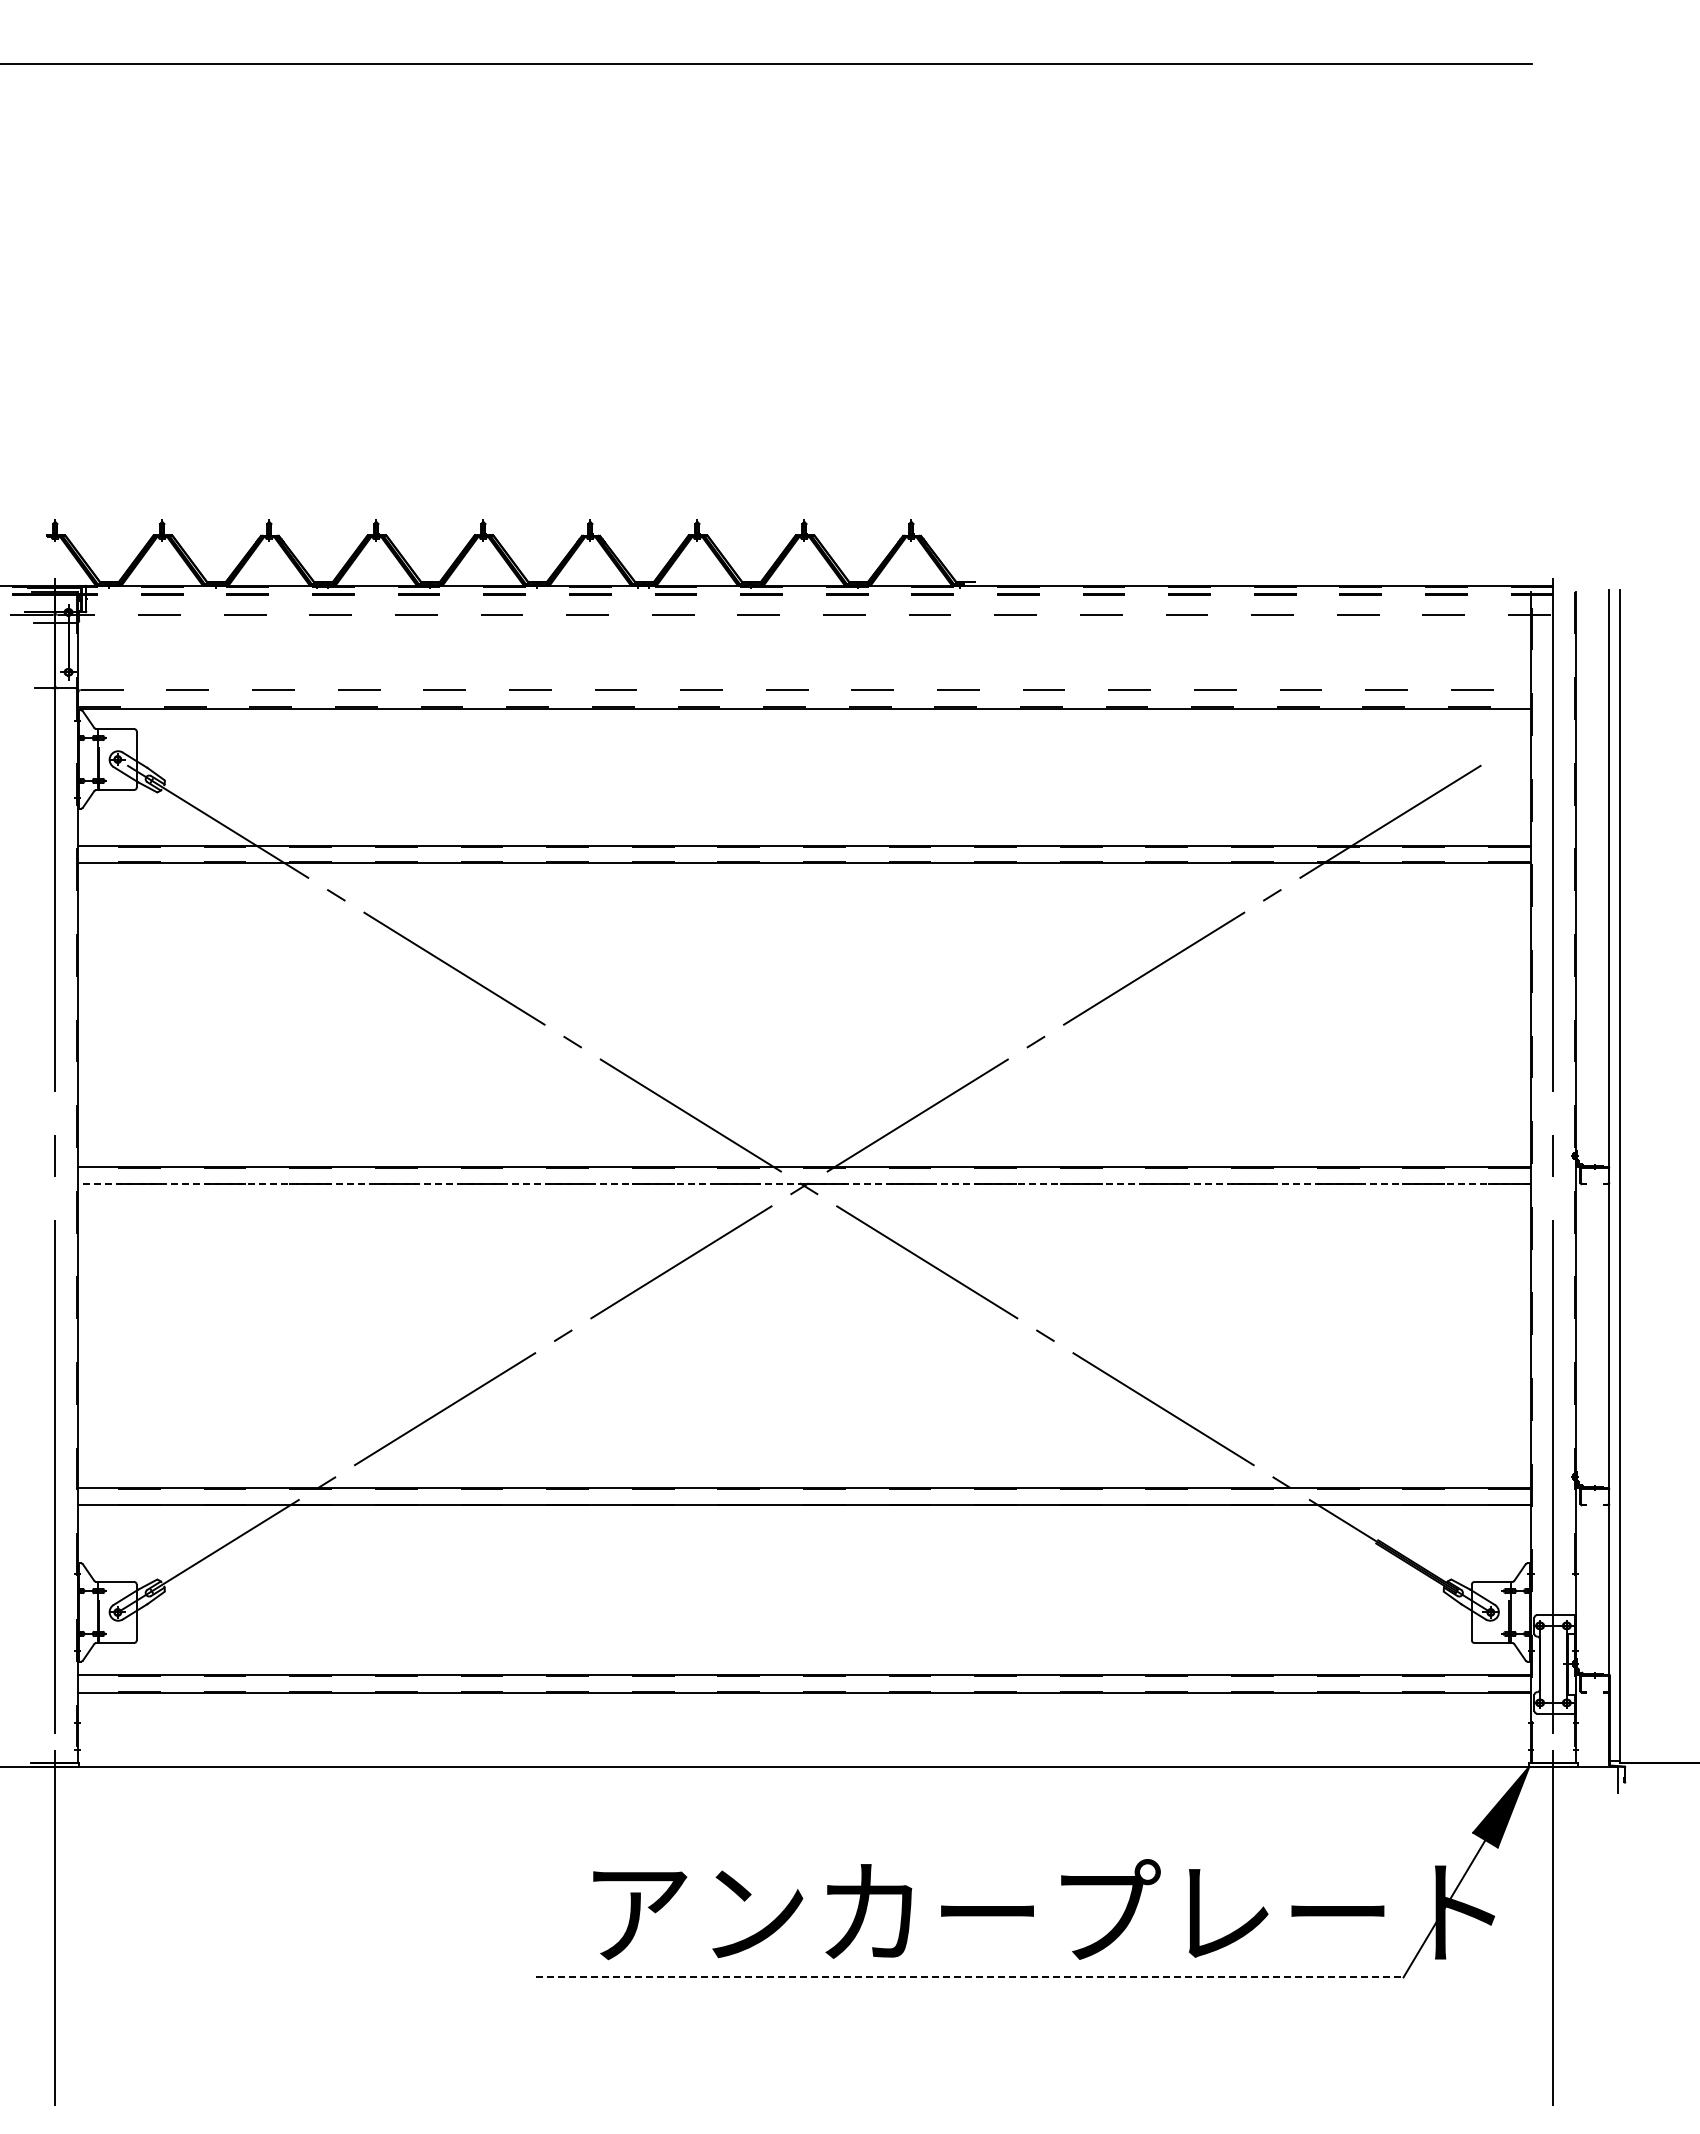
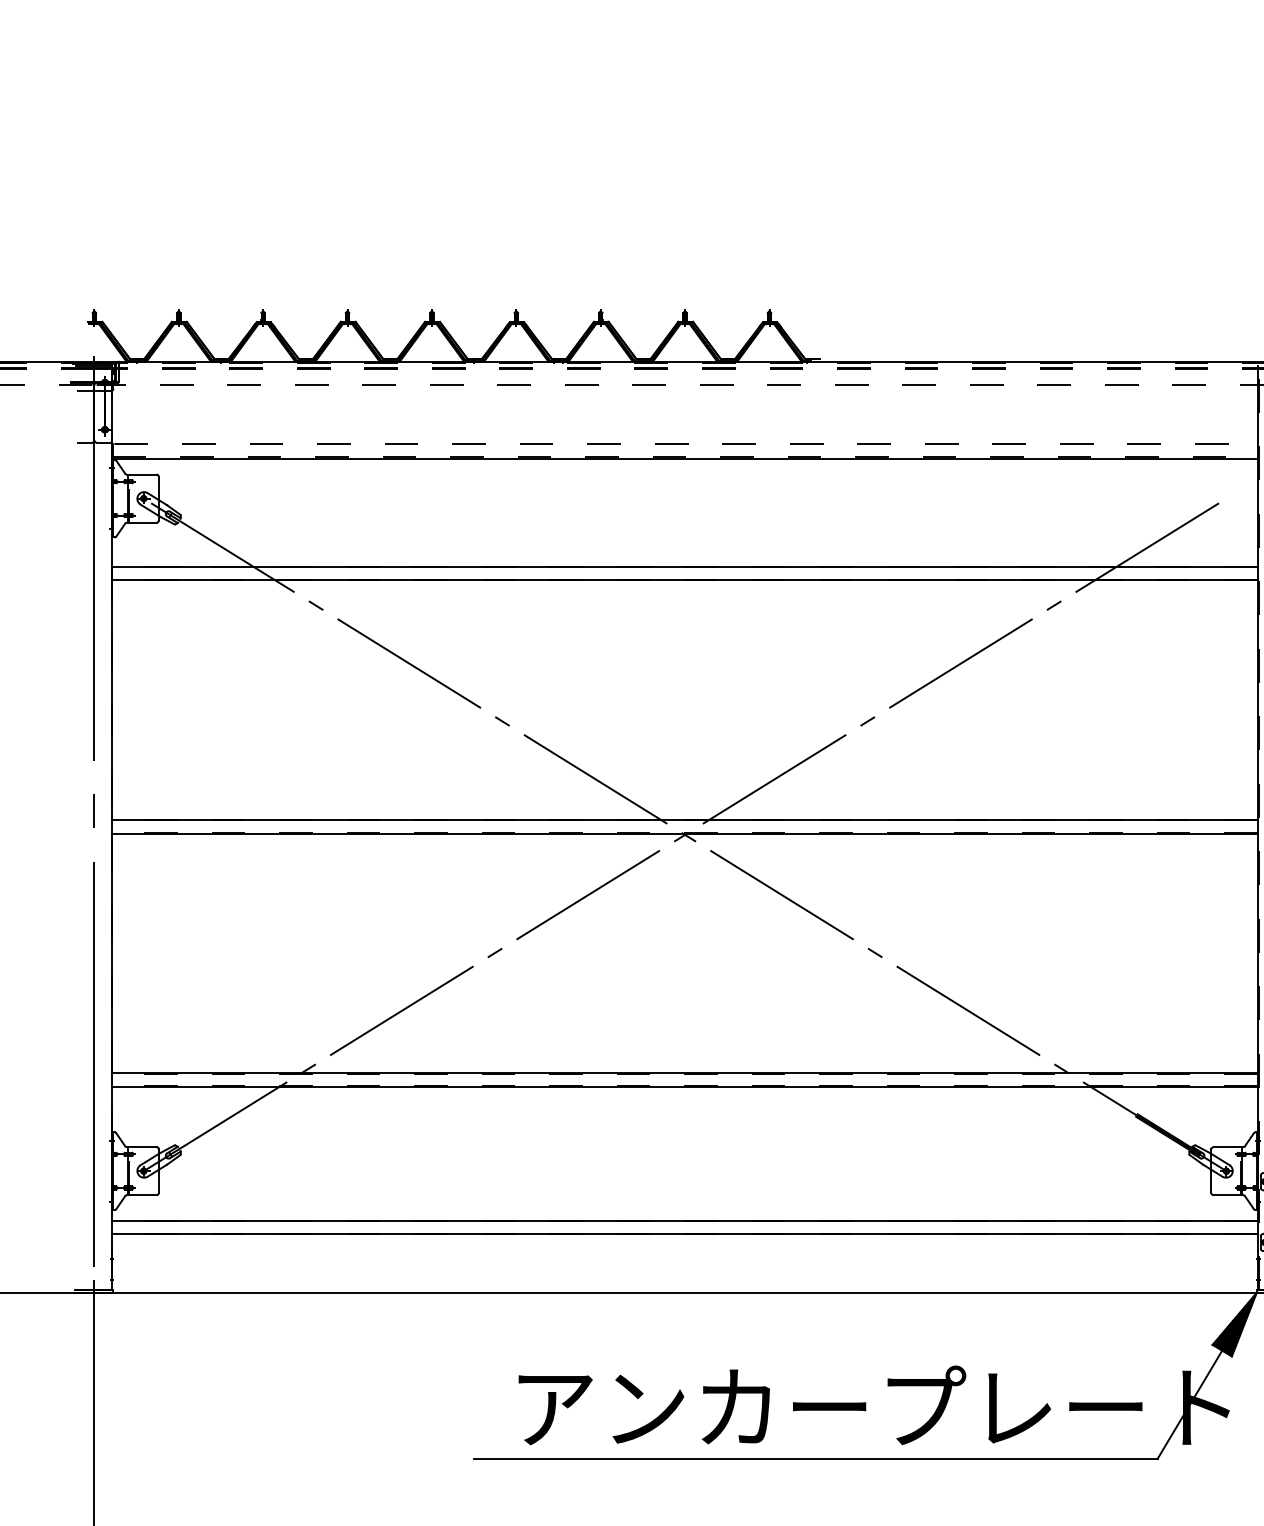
line: (803, 1184) -> (684, 833), dashed -> solid
line: (969, 1977) -> (815, 1459), dashed -> solid

